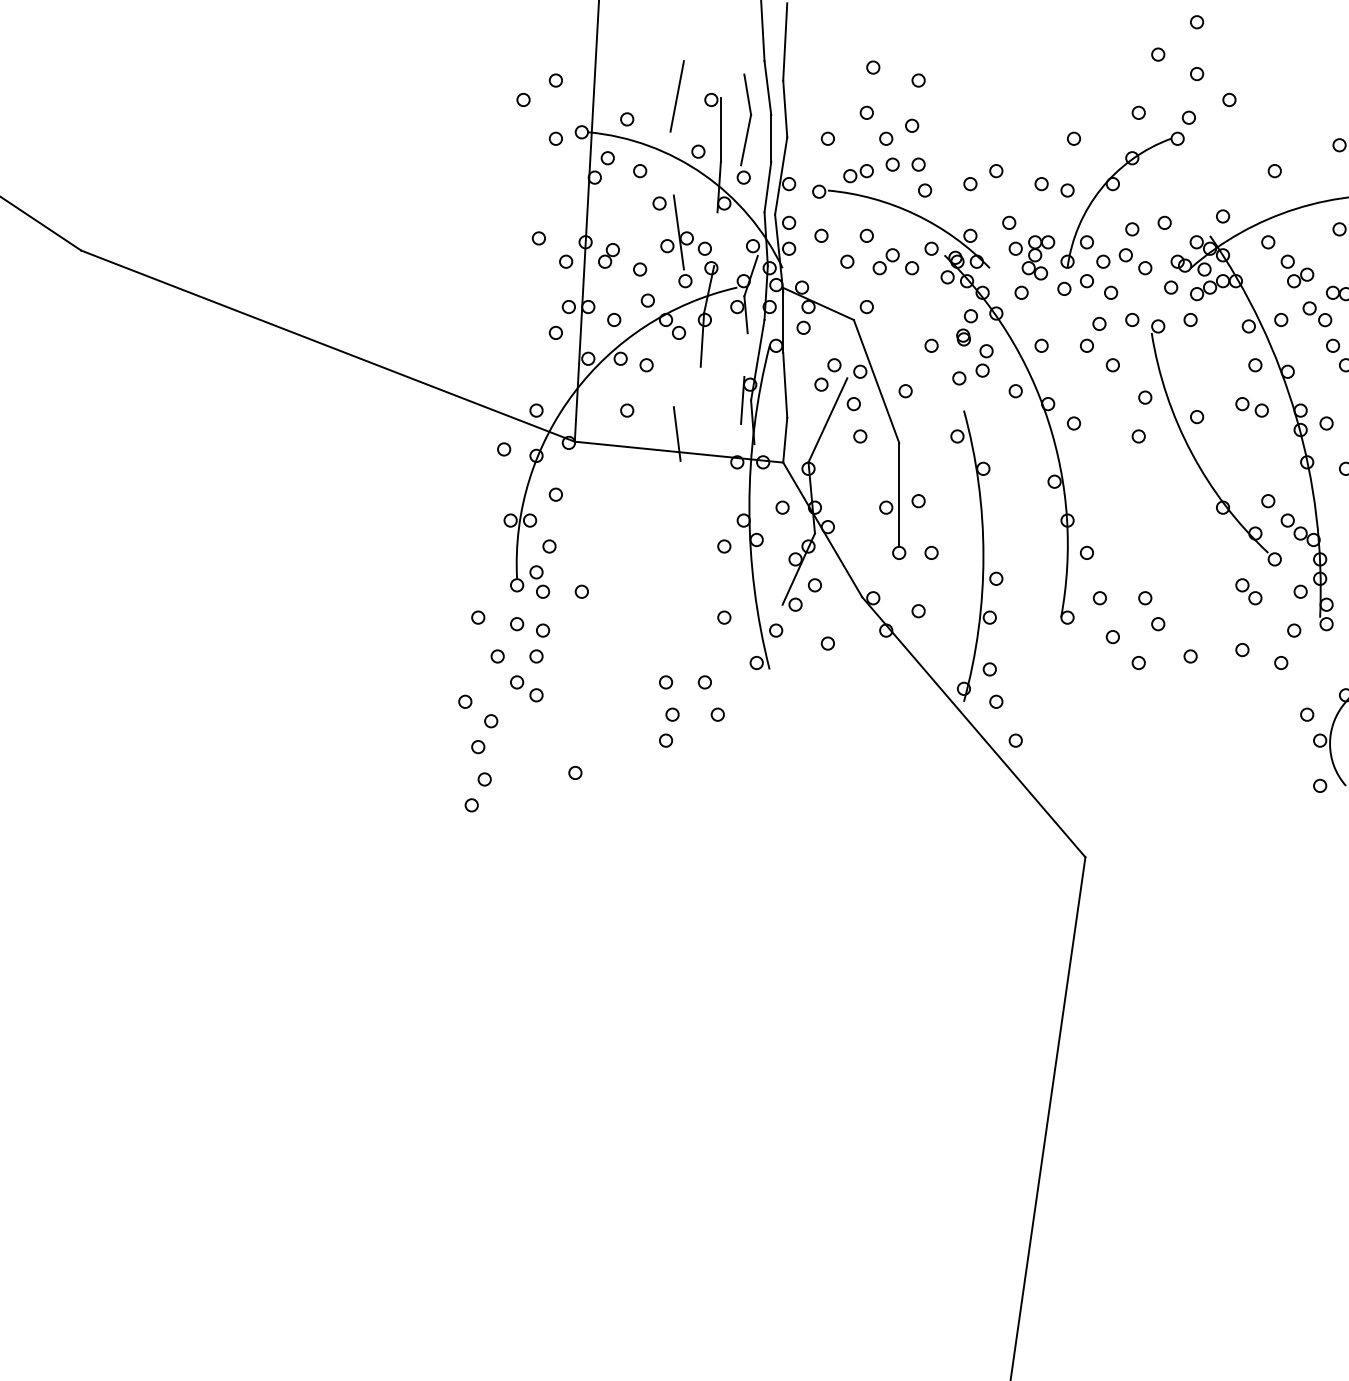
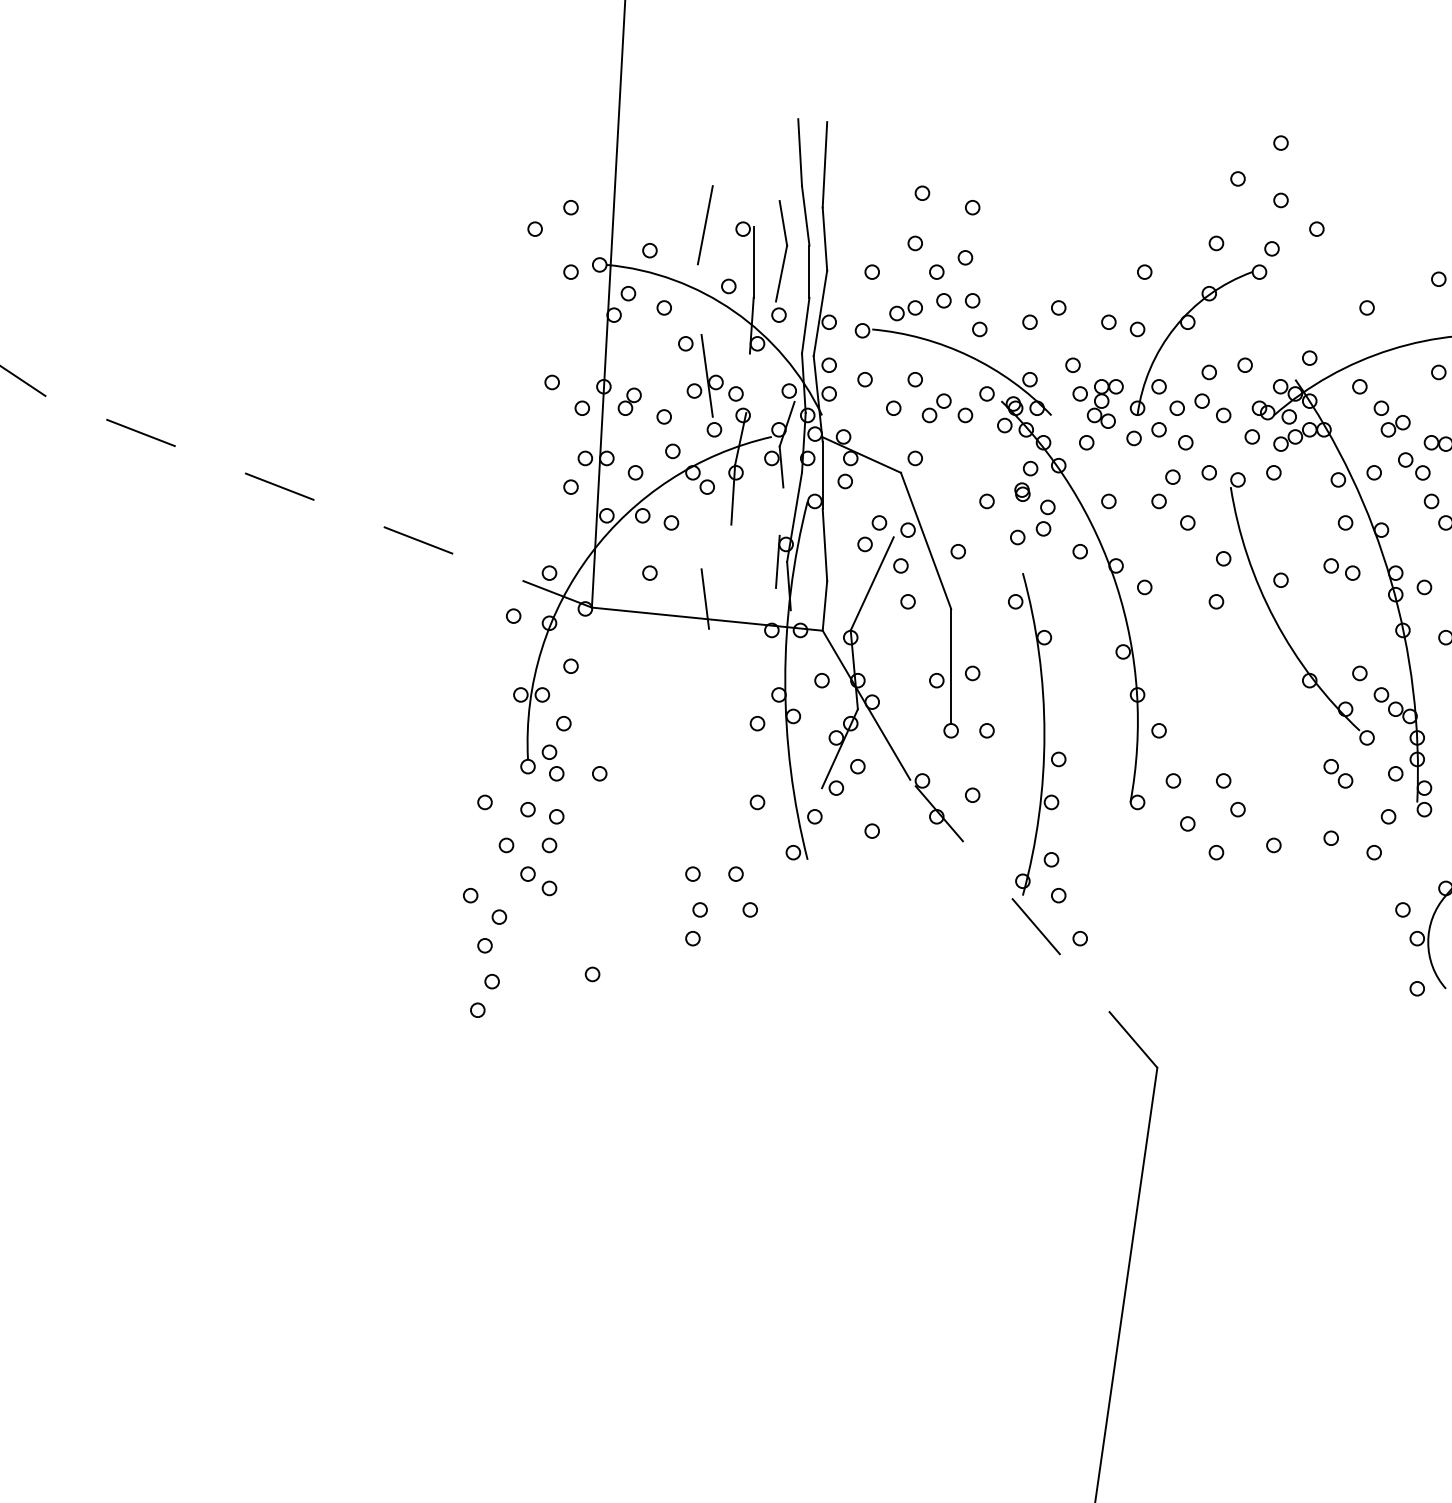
line: (328, 346) -> (319, 502), solid -> dashed
line: (973, 726) -> (1033, 922), solid -> dashed

